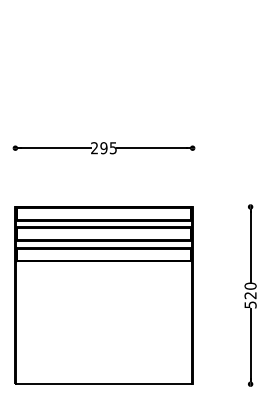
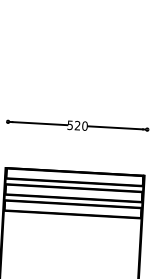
text: (103, 148) -> (77, 125), 295 -> 520

